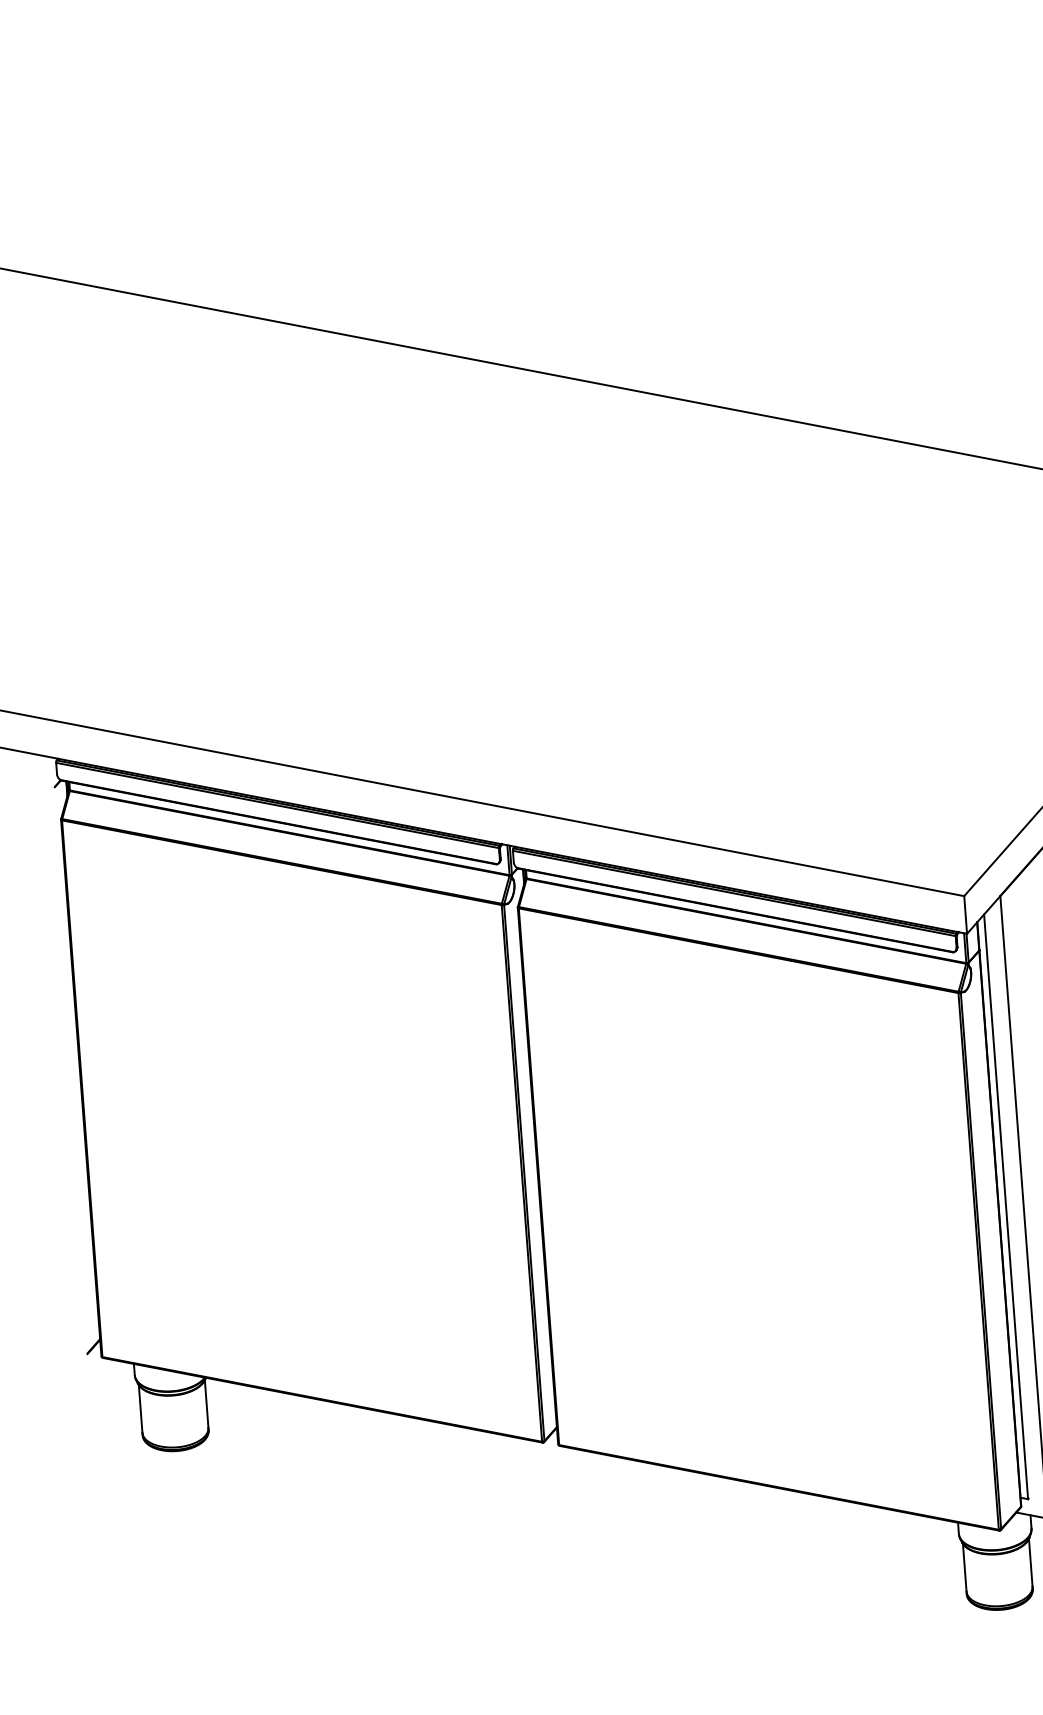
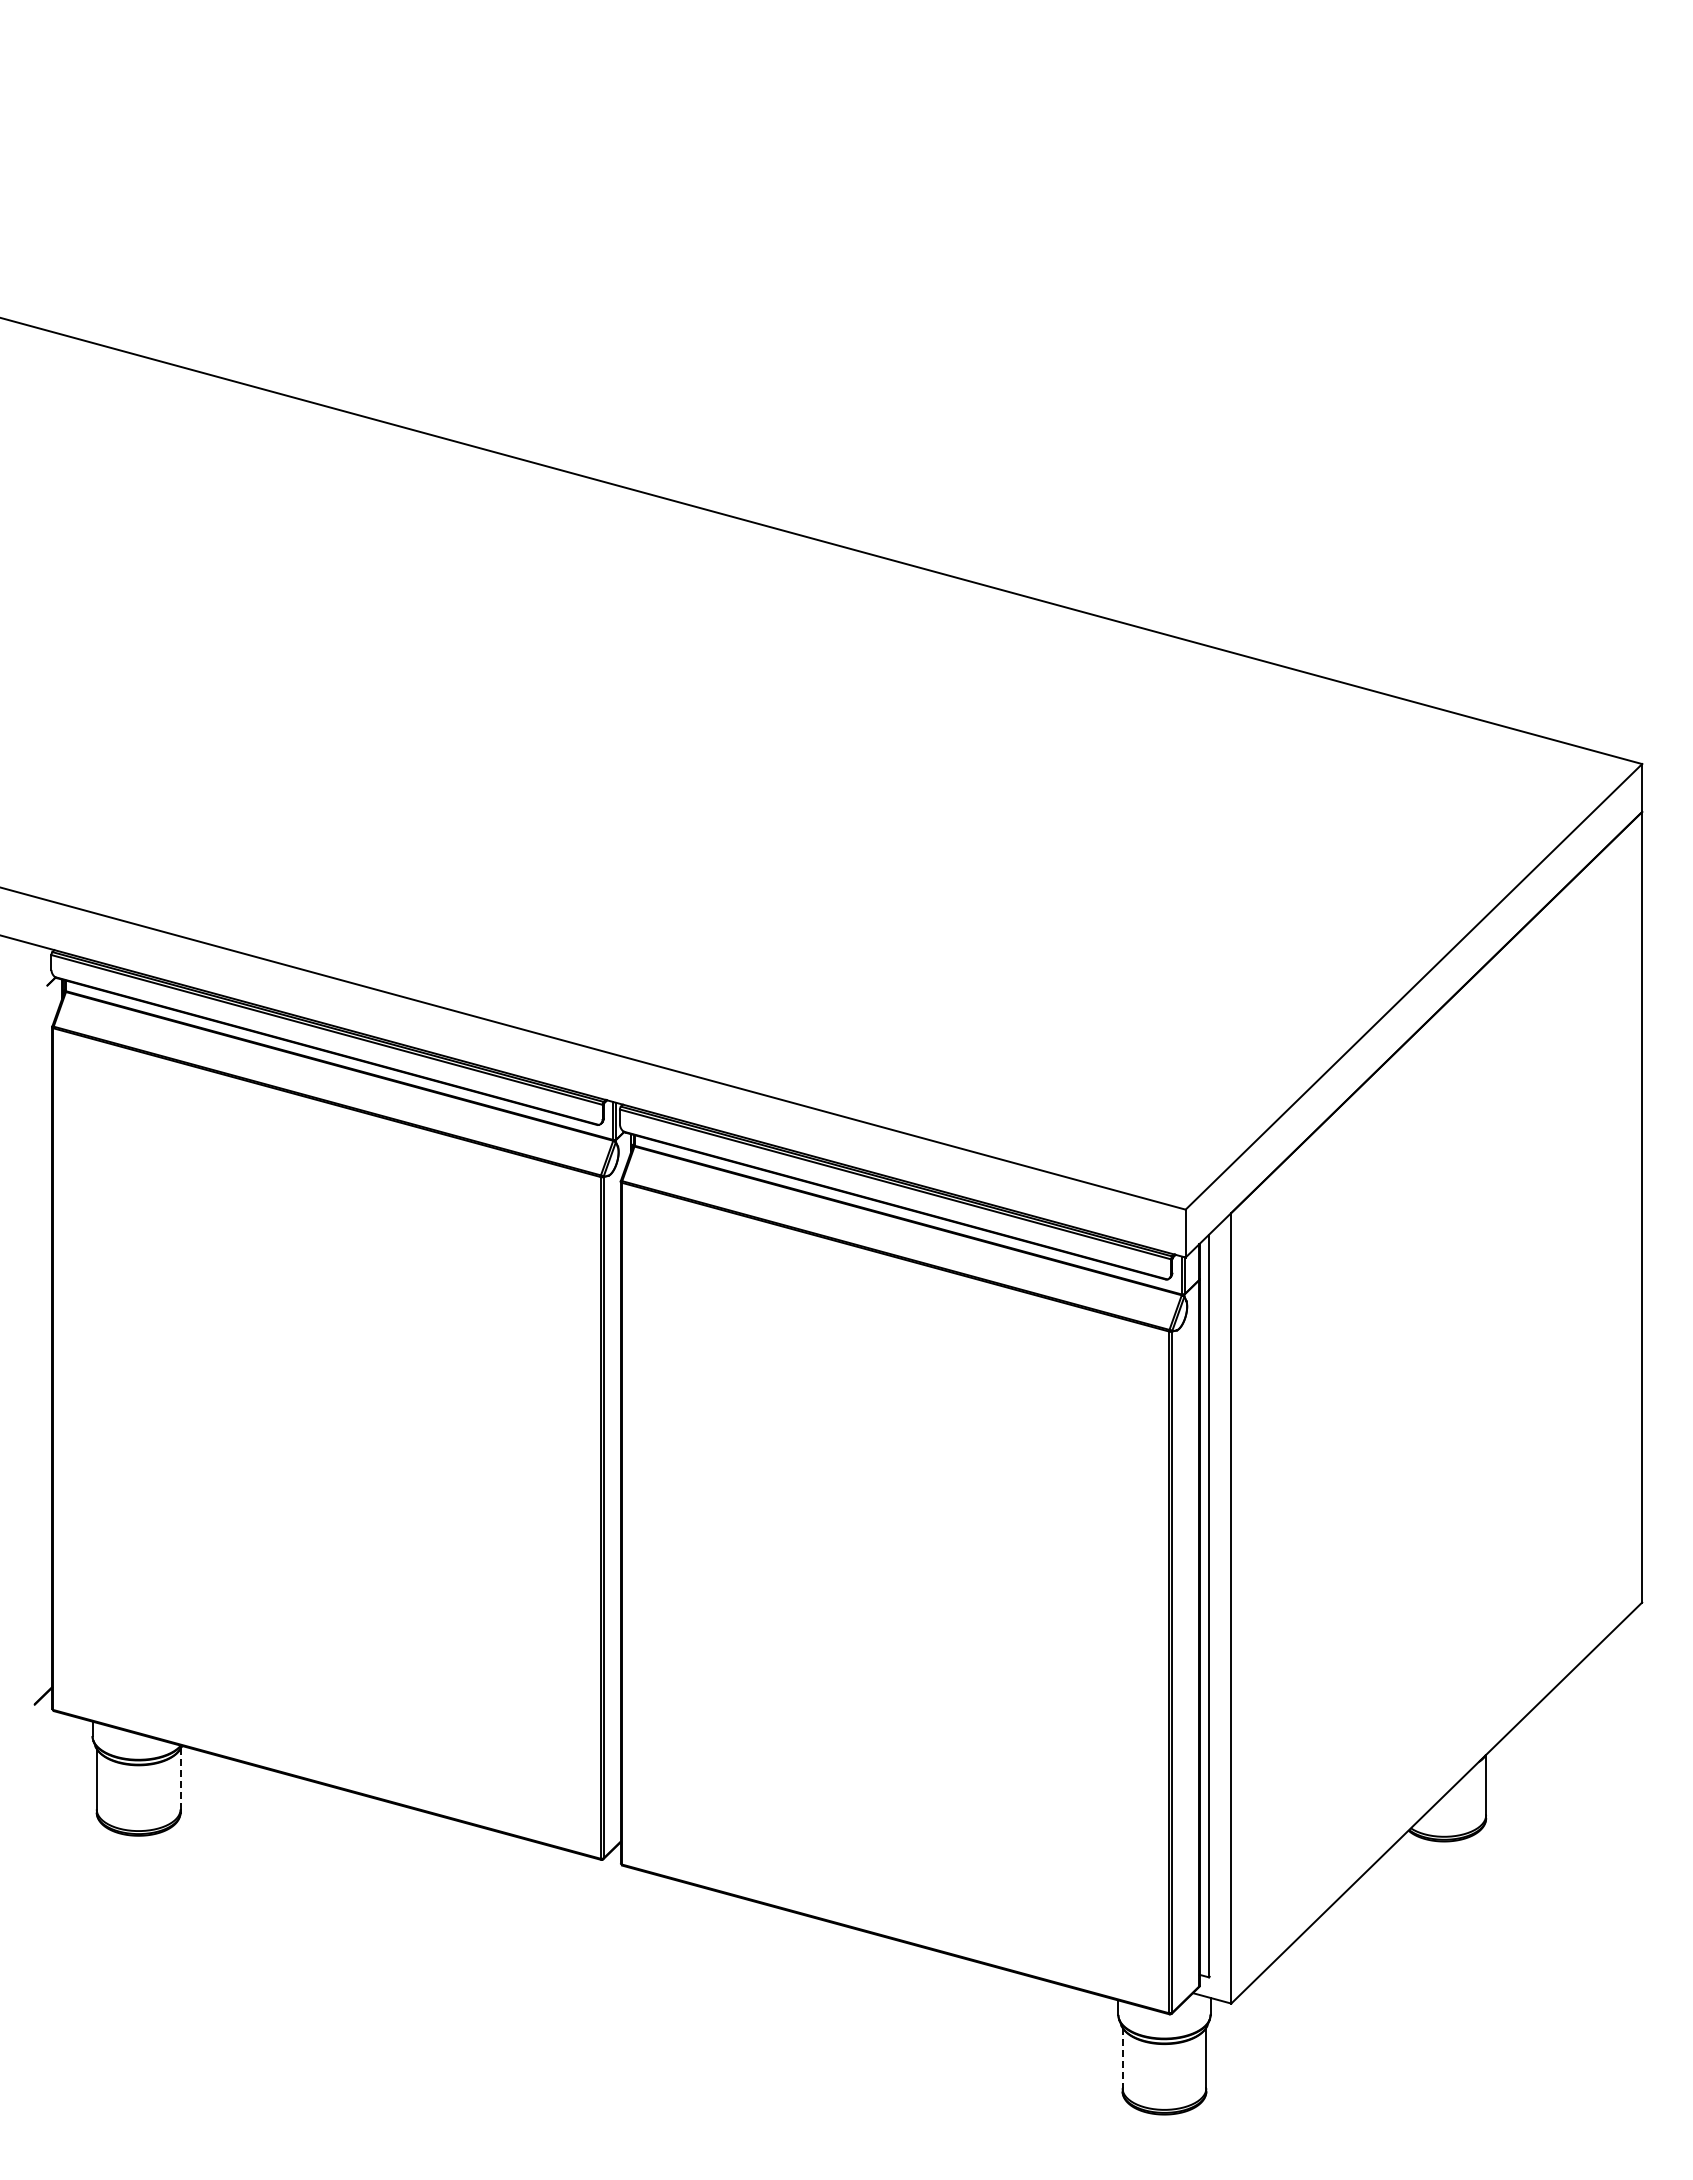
line: (206, 1403) -> (180, 1778), solid -> dashed
line: (964, 1568) -> (1122, 2058), solid -> dashed

